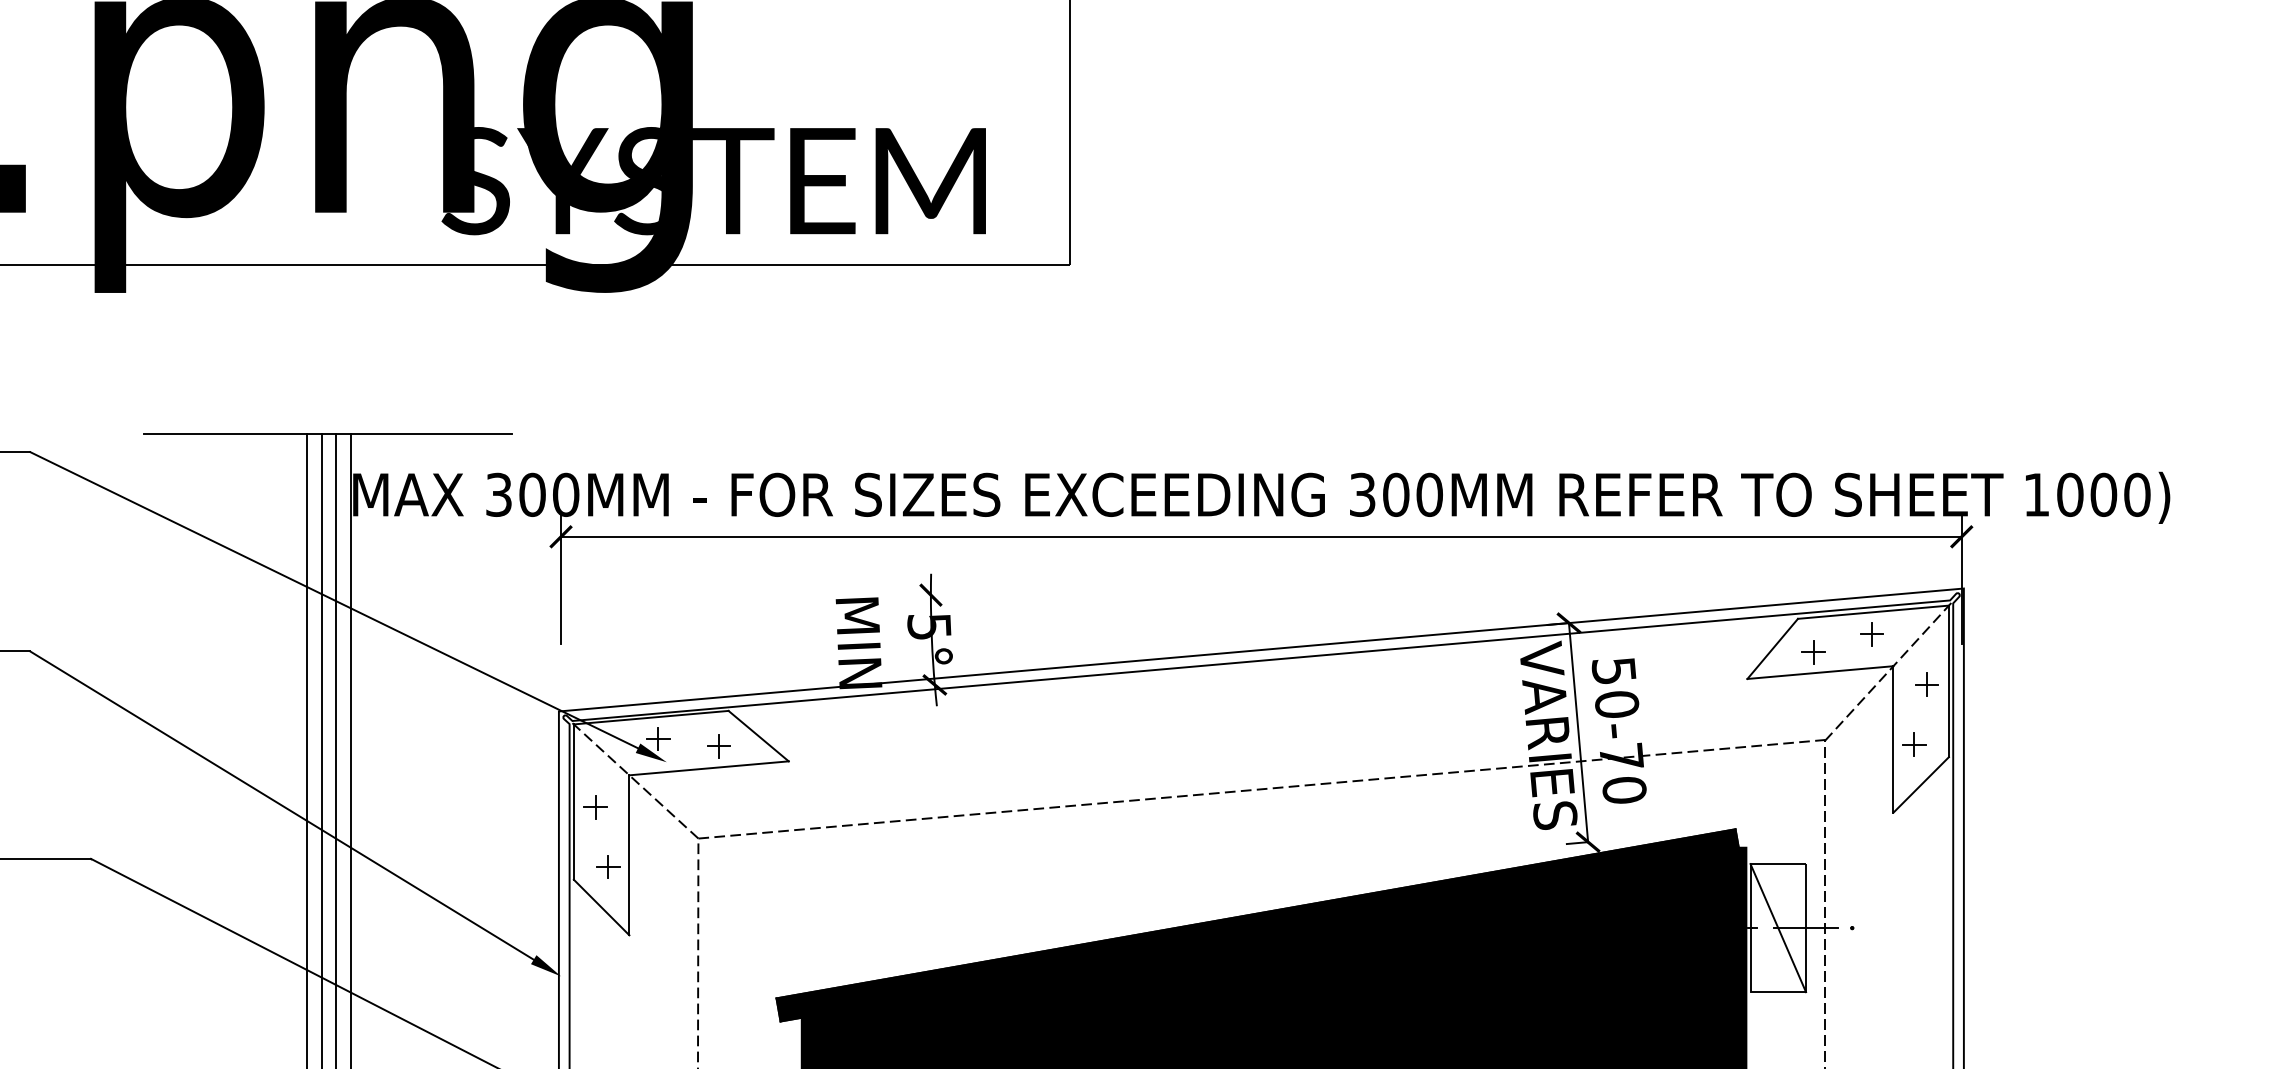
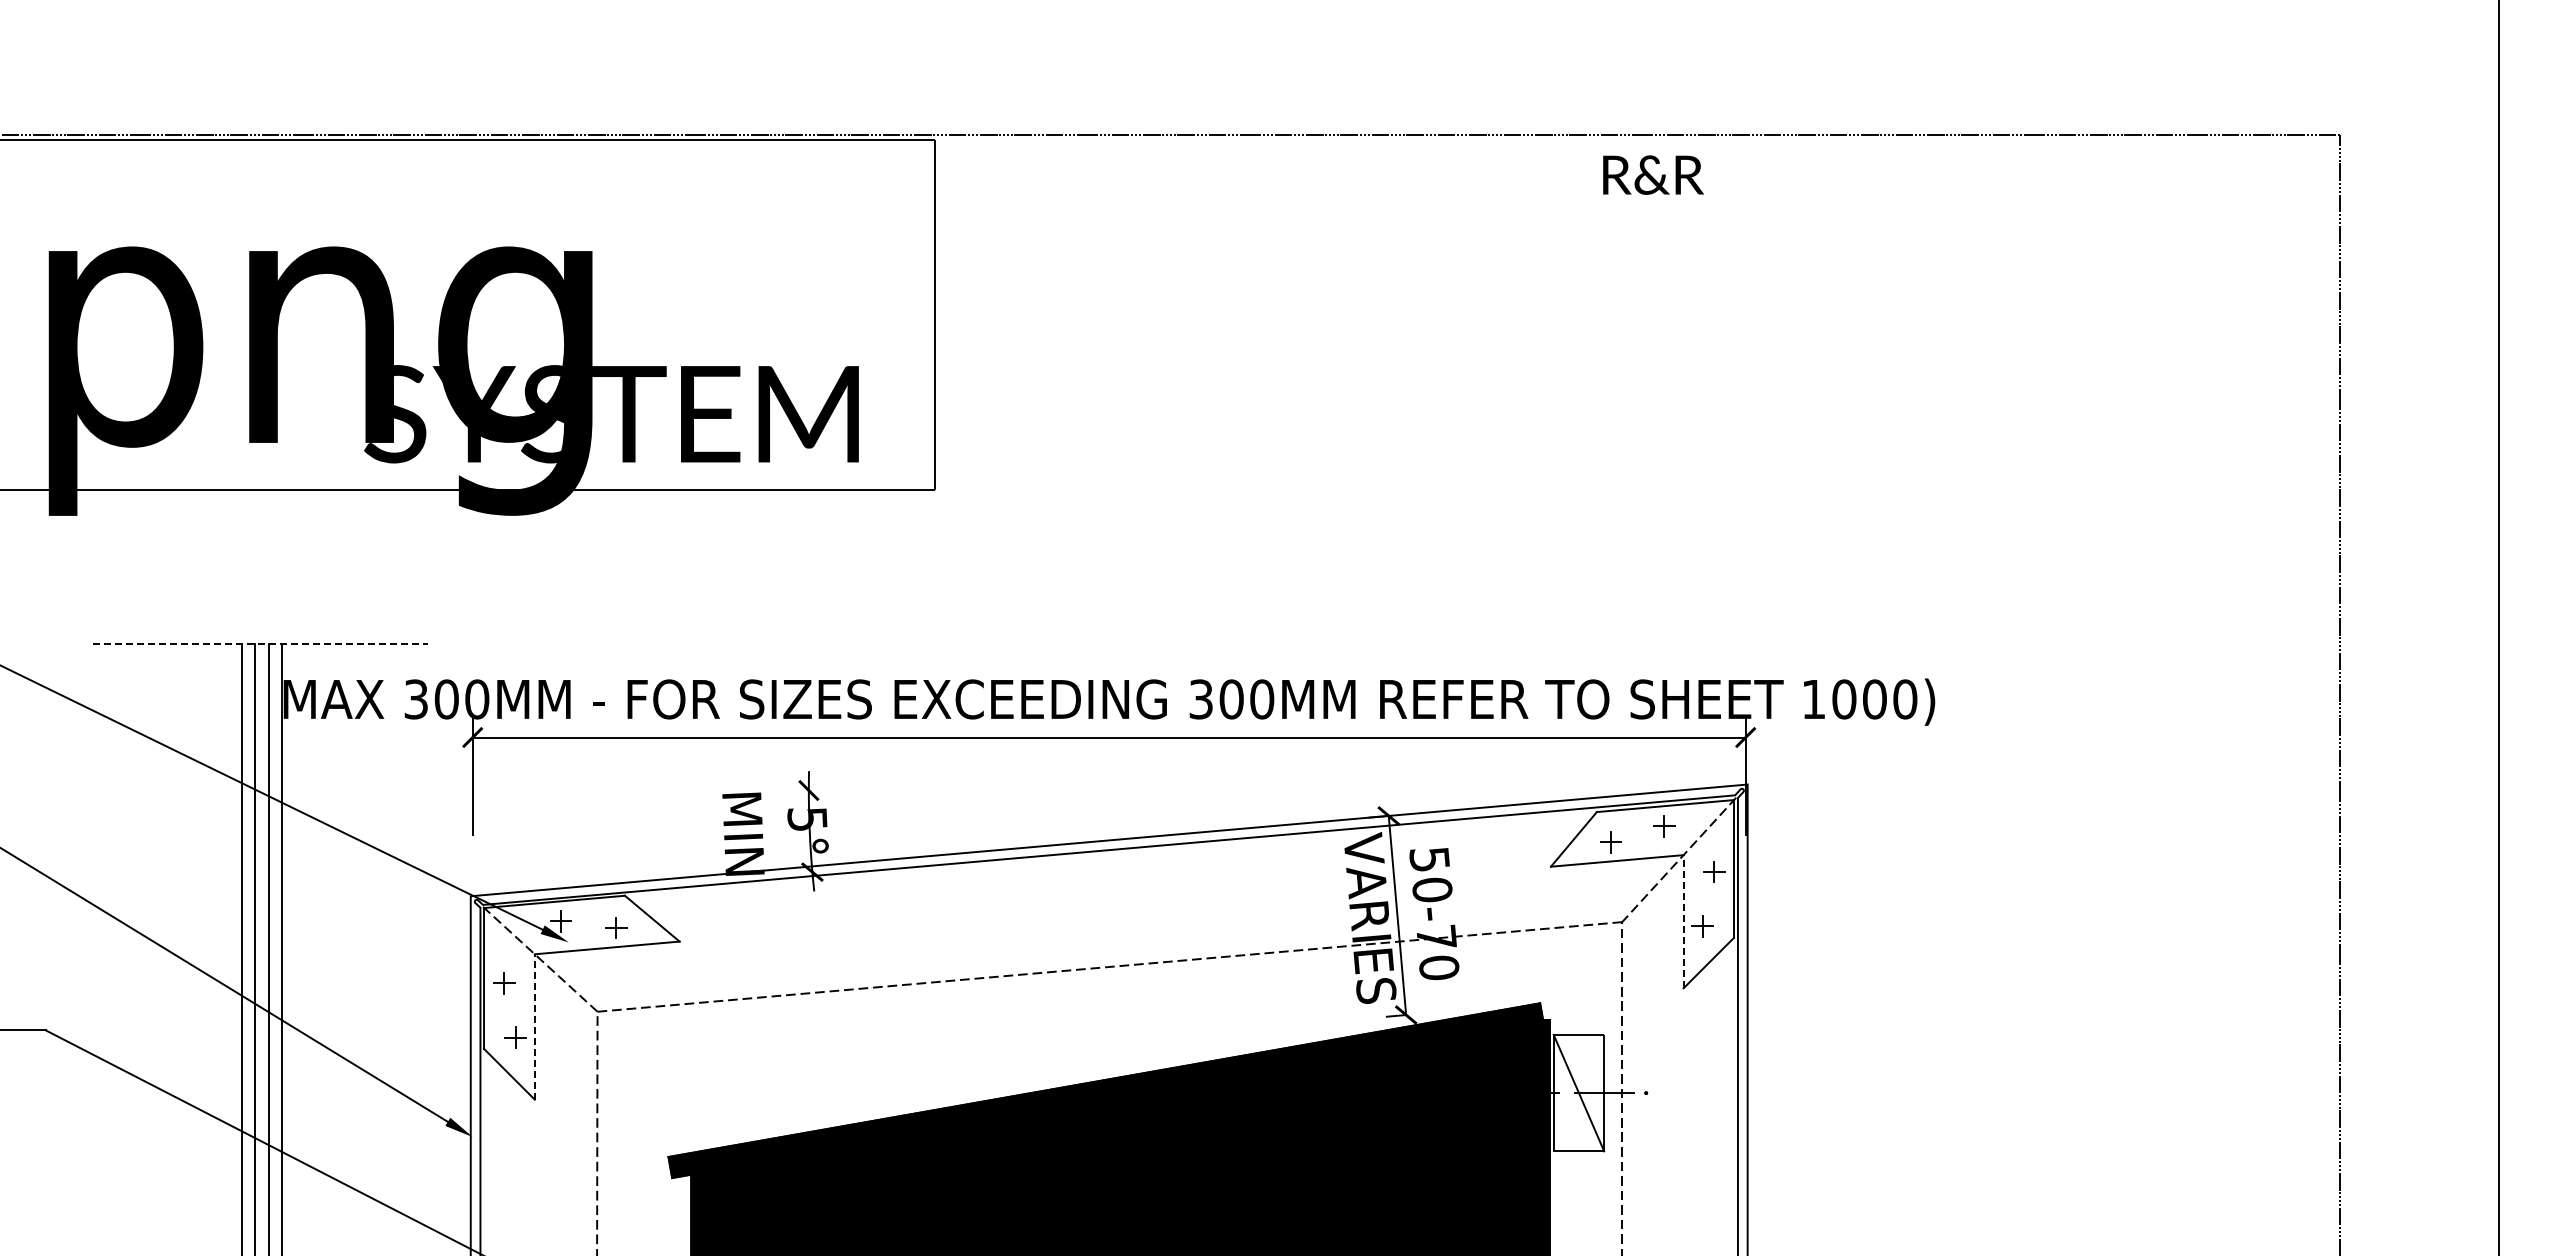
line: (328, 433) -> (261, 643), solid -> dashed
line: (1893, 739) -> (1683, 921), solid -> dashed
line: (629, 854) -> (534, 1026), solid -> dashed

